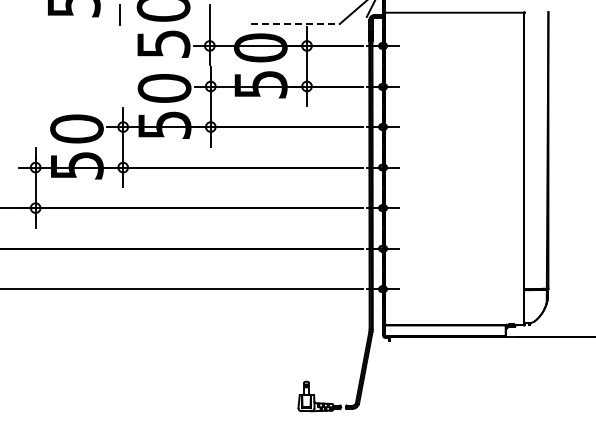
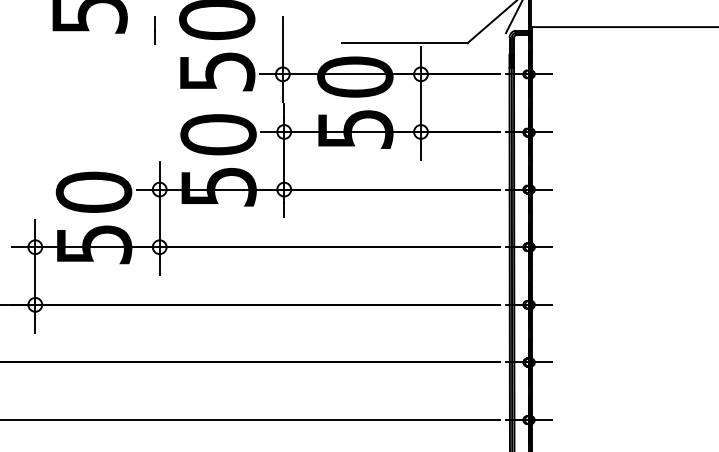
line: (295, 24) -> (404, 43), dashed -> solid

